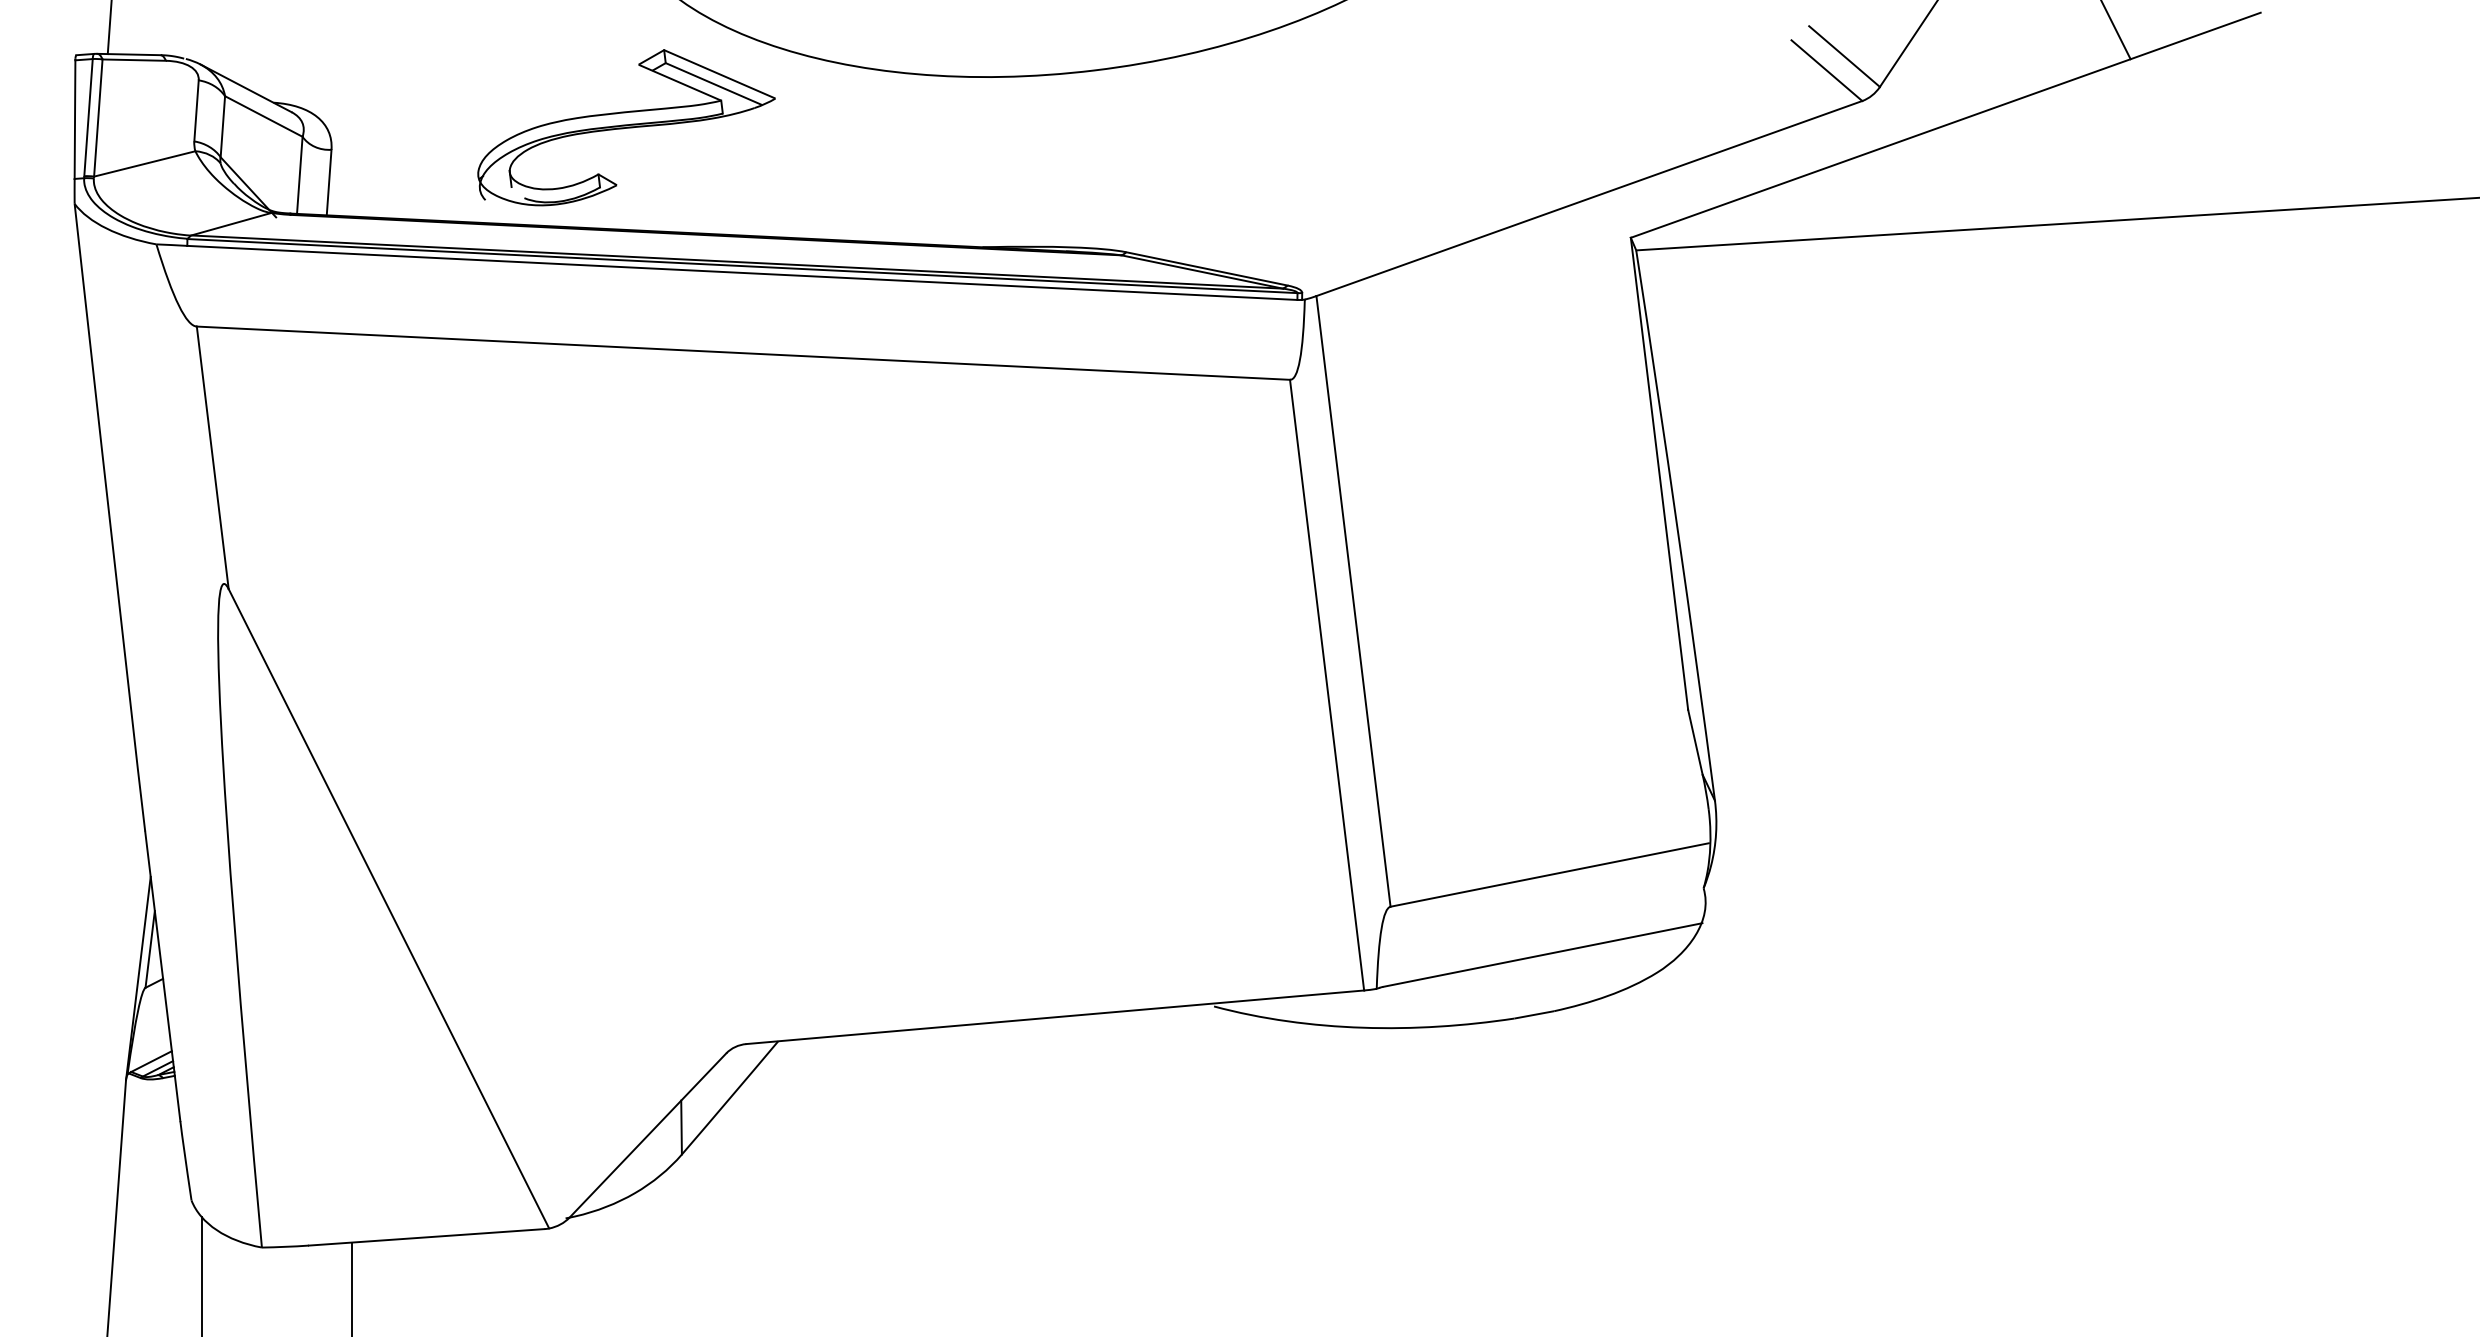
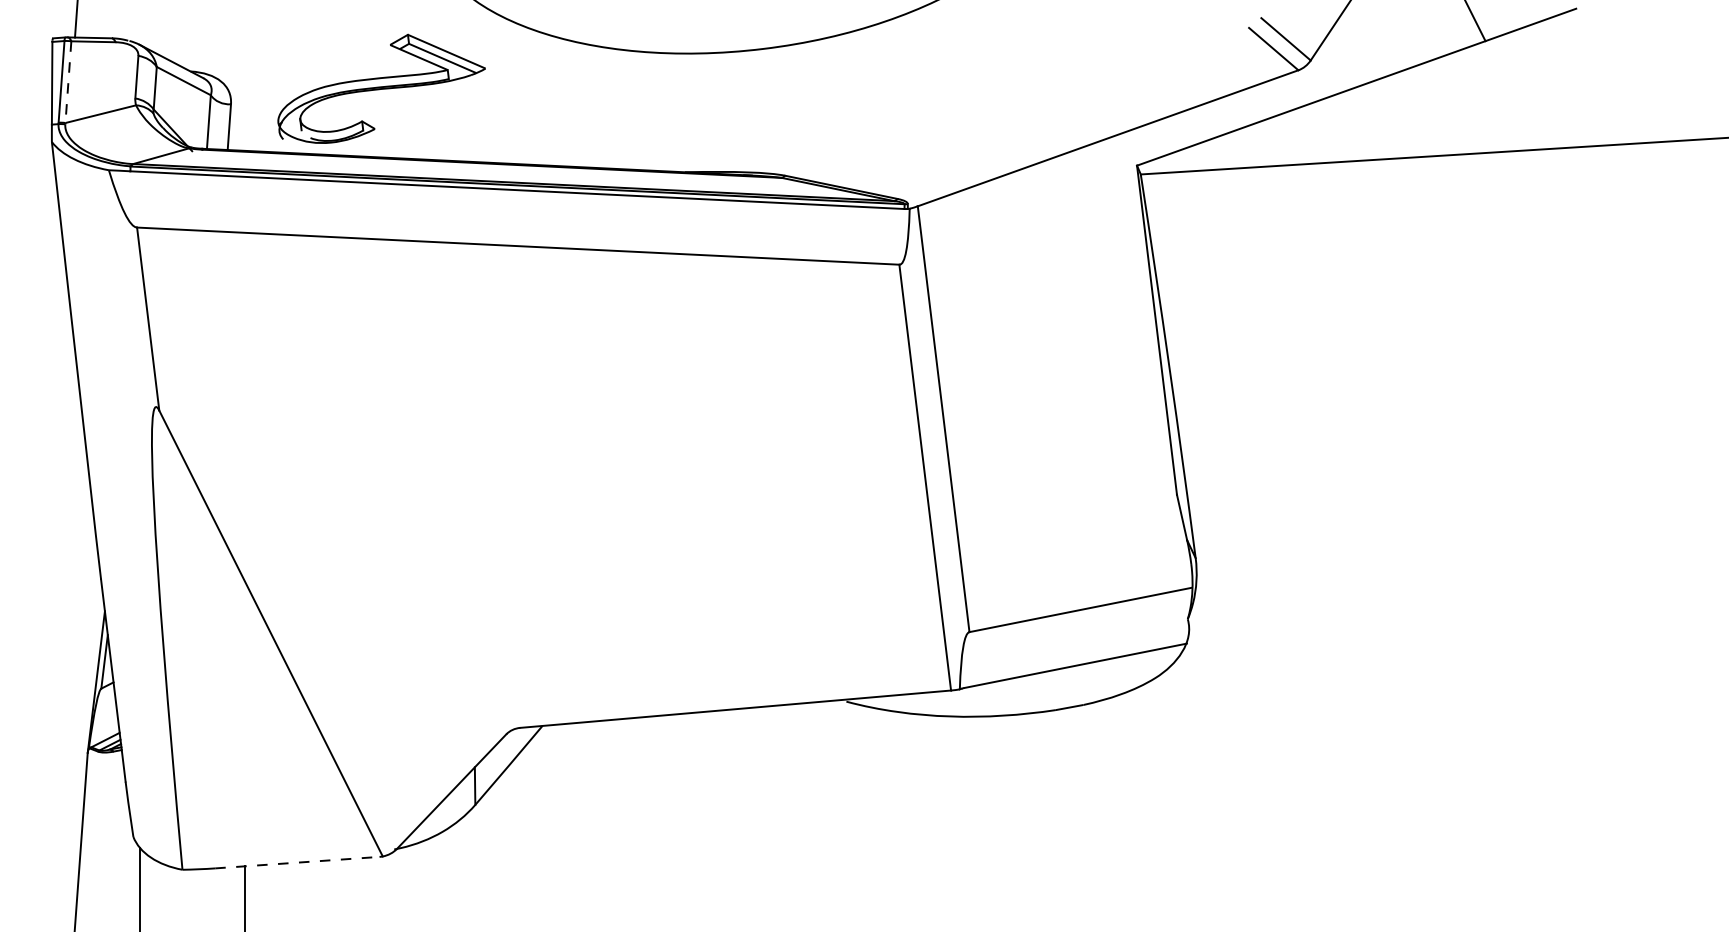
line: (98, 118) -> (68, 82), solid -> dashed
part: (626, 127) -> (381, 88), moved
line: (426, 1237) -> (297, 862), solid -> dashed

